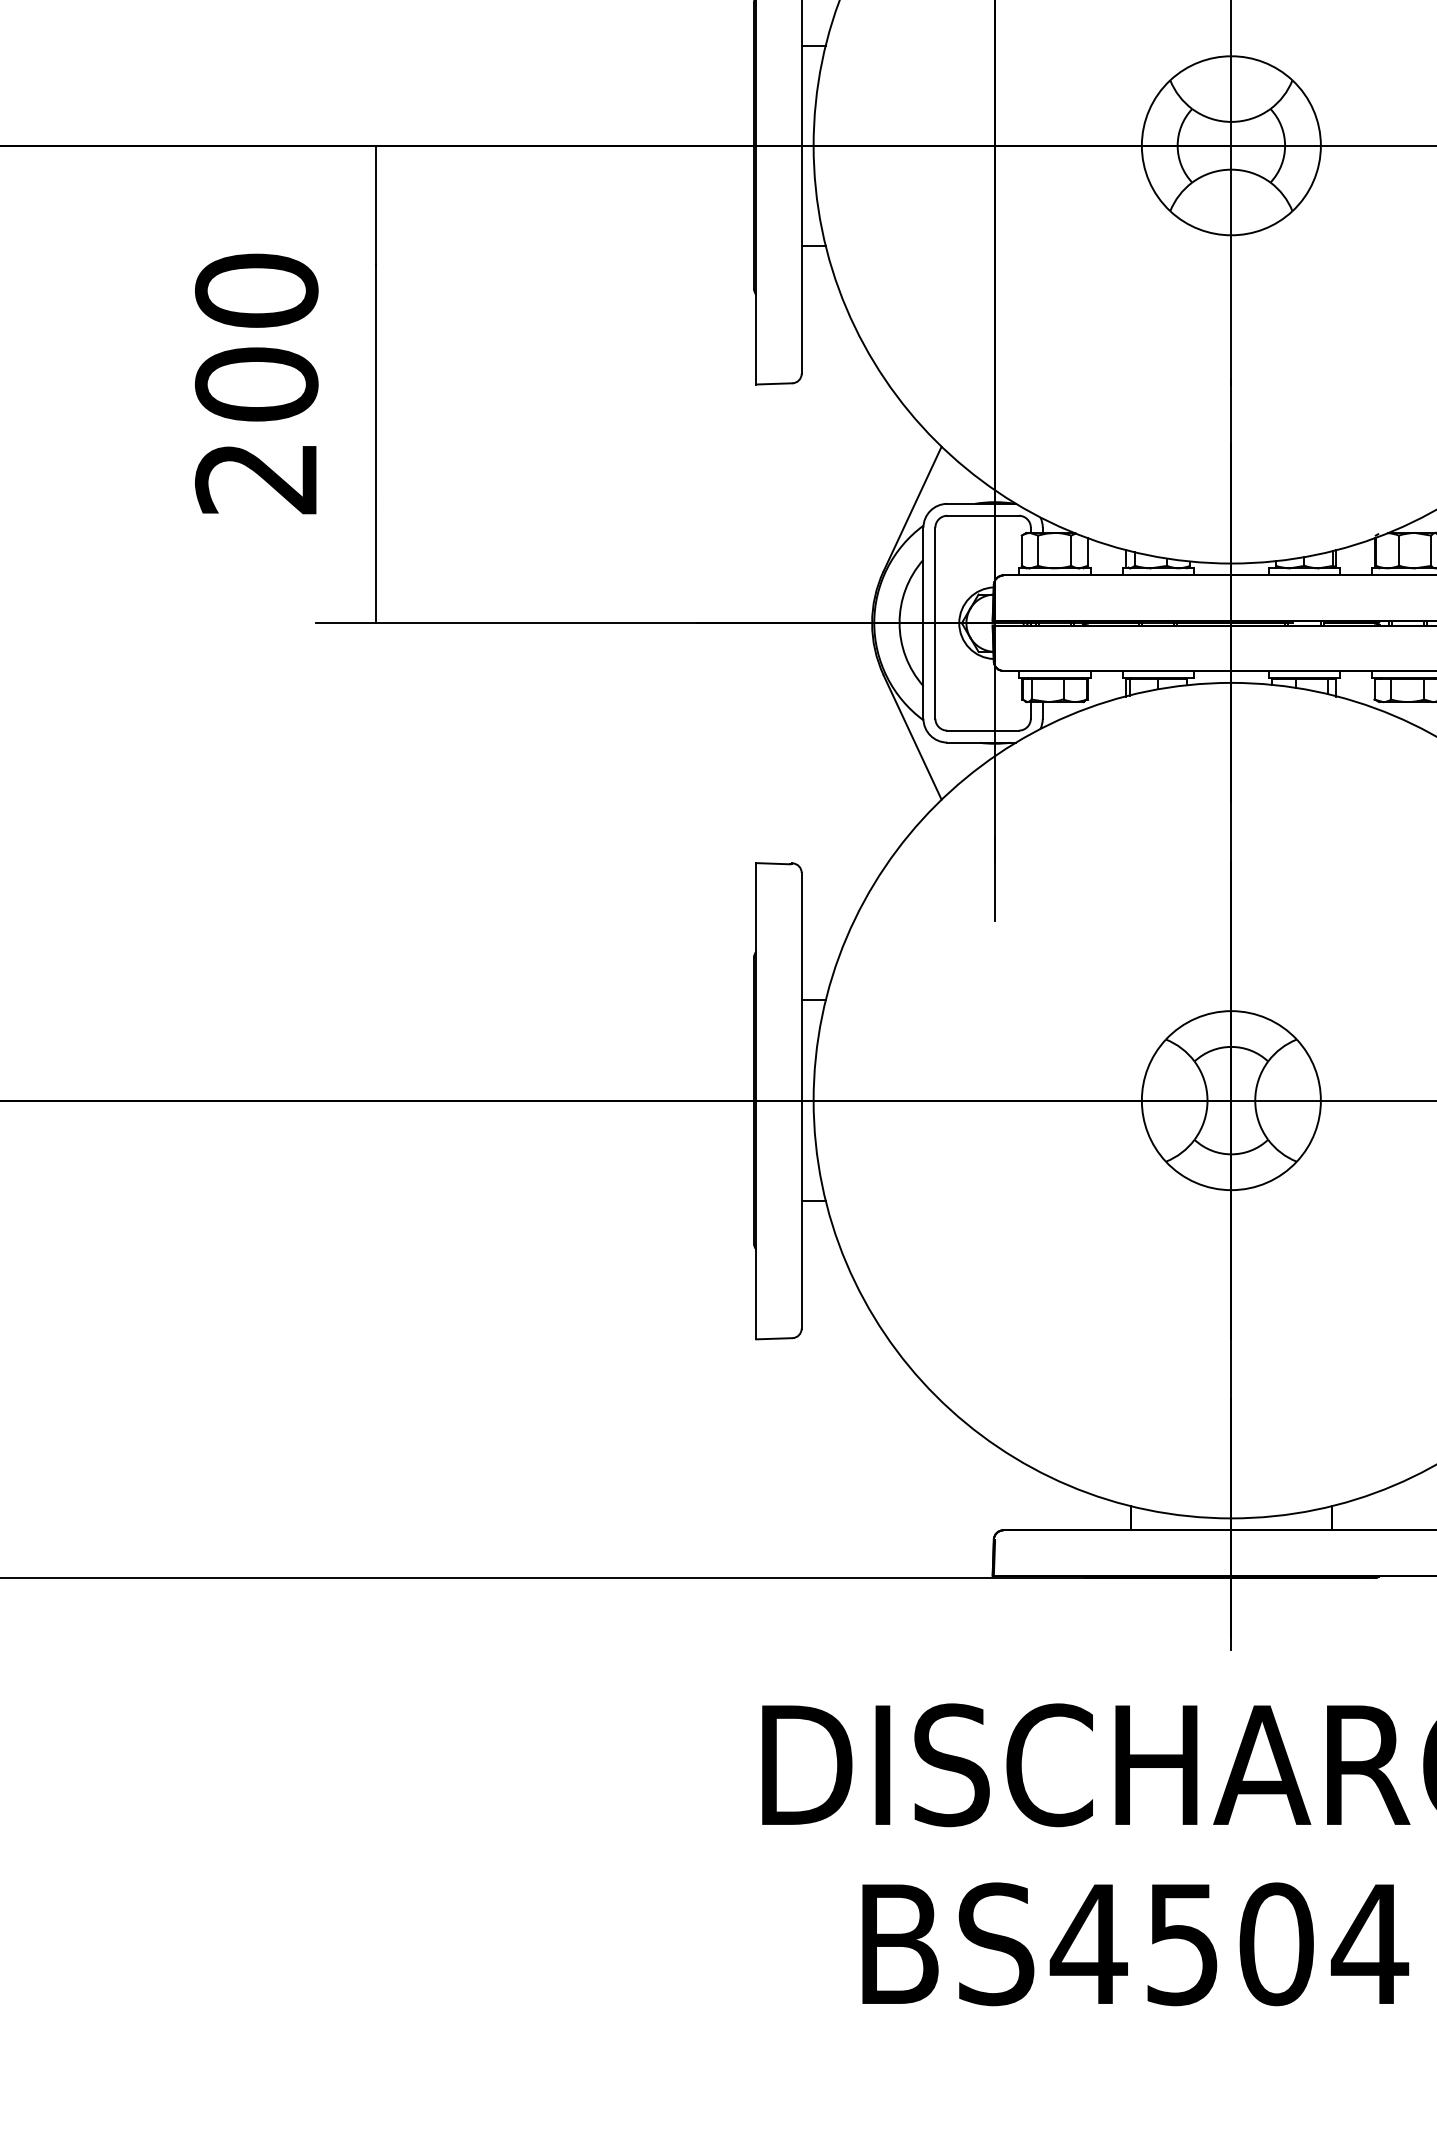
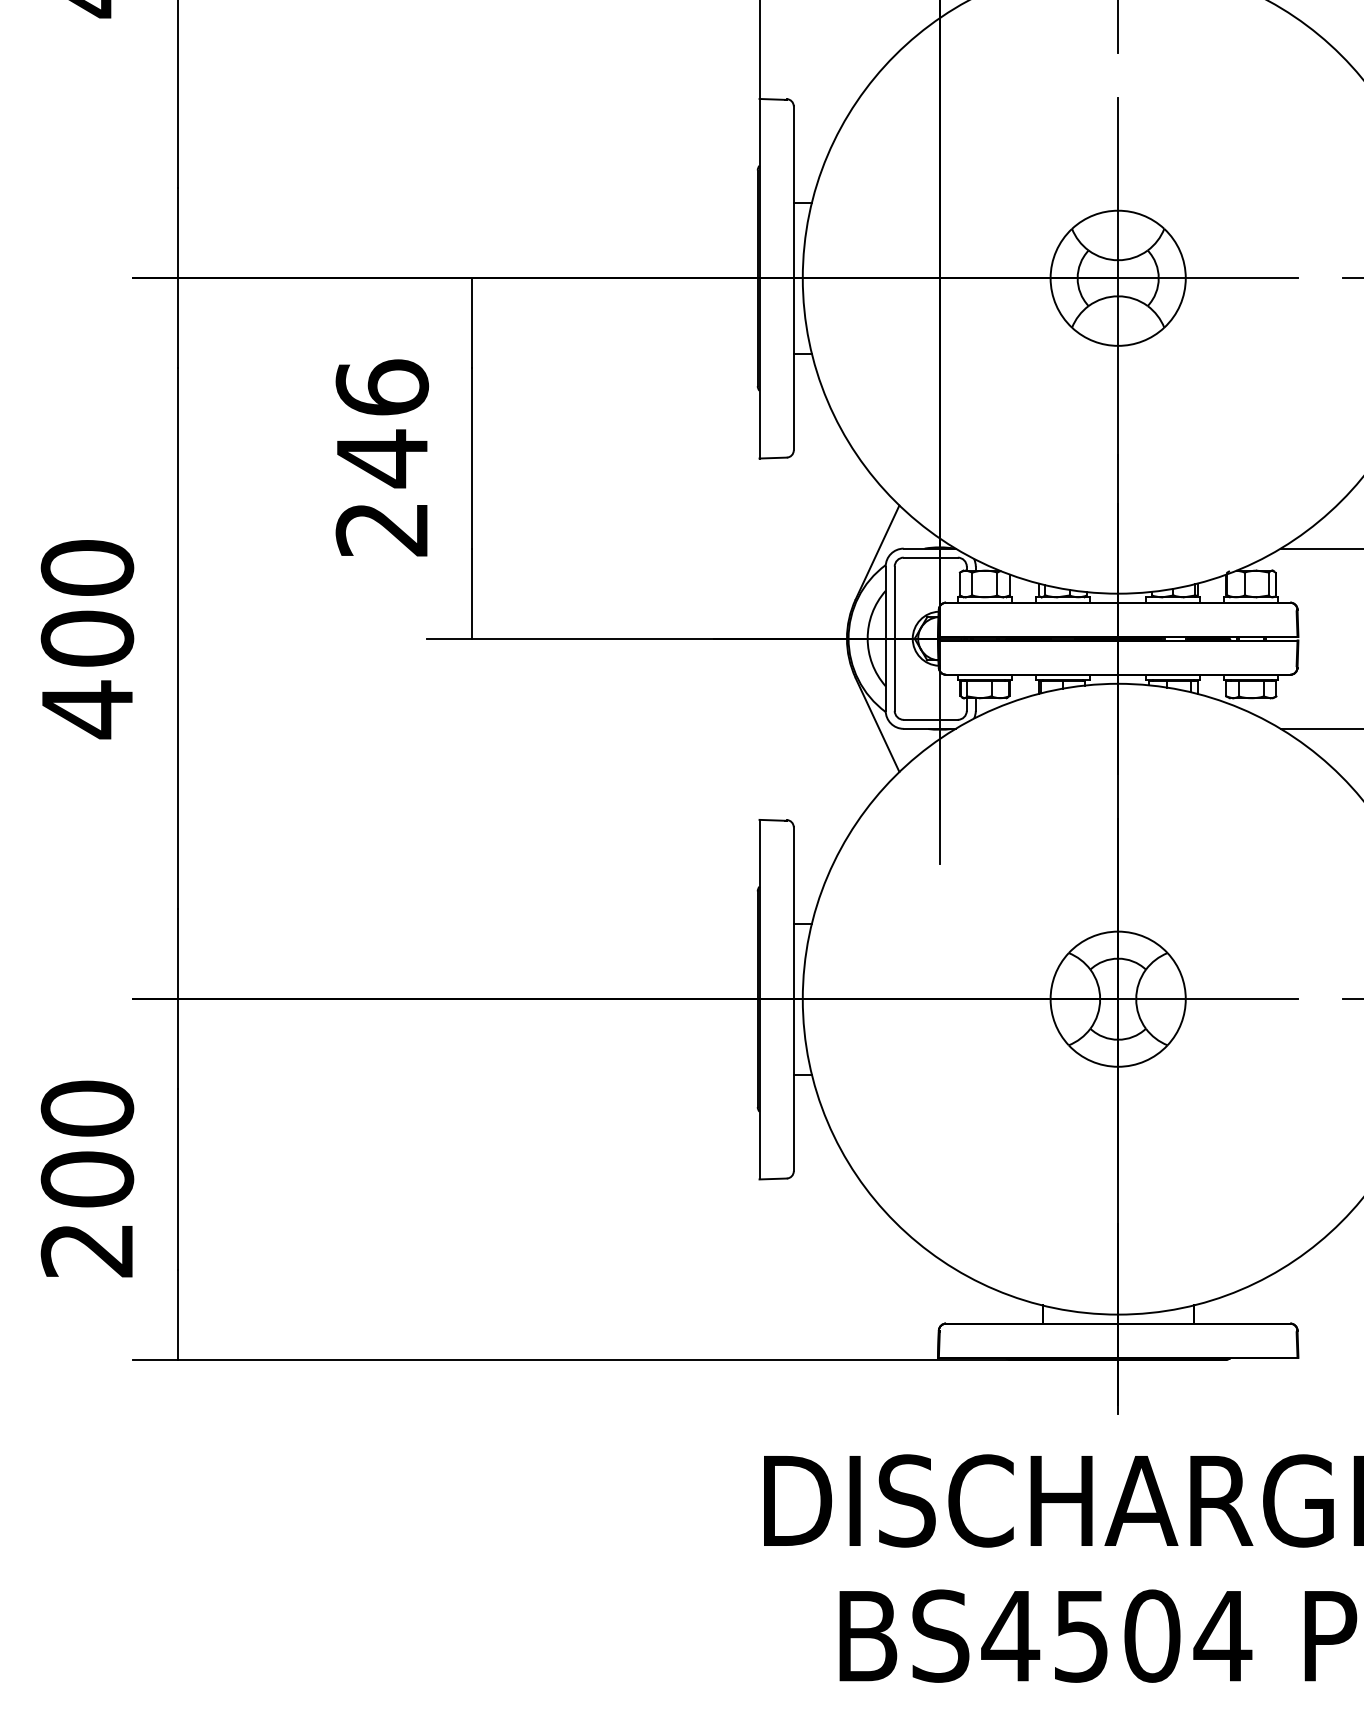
text: (256, 338) -> (382, 423), 200 -> 246

